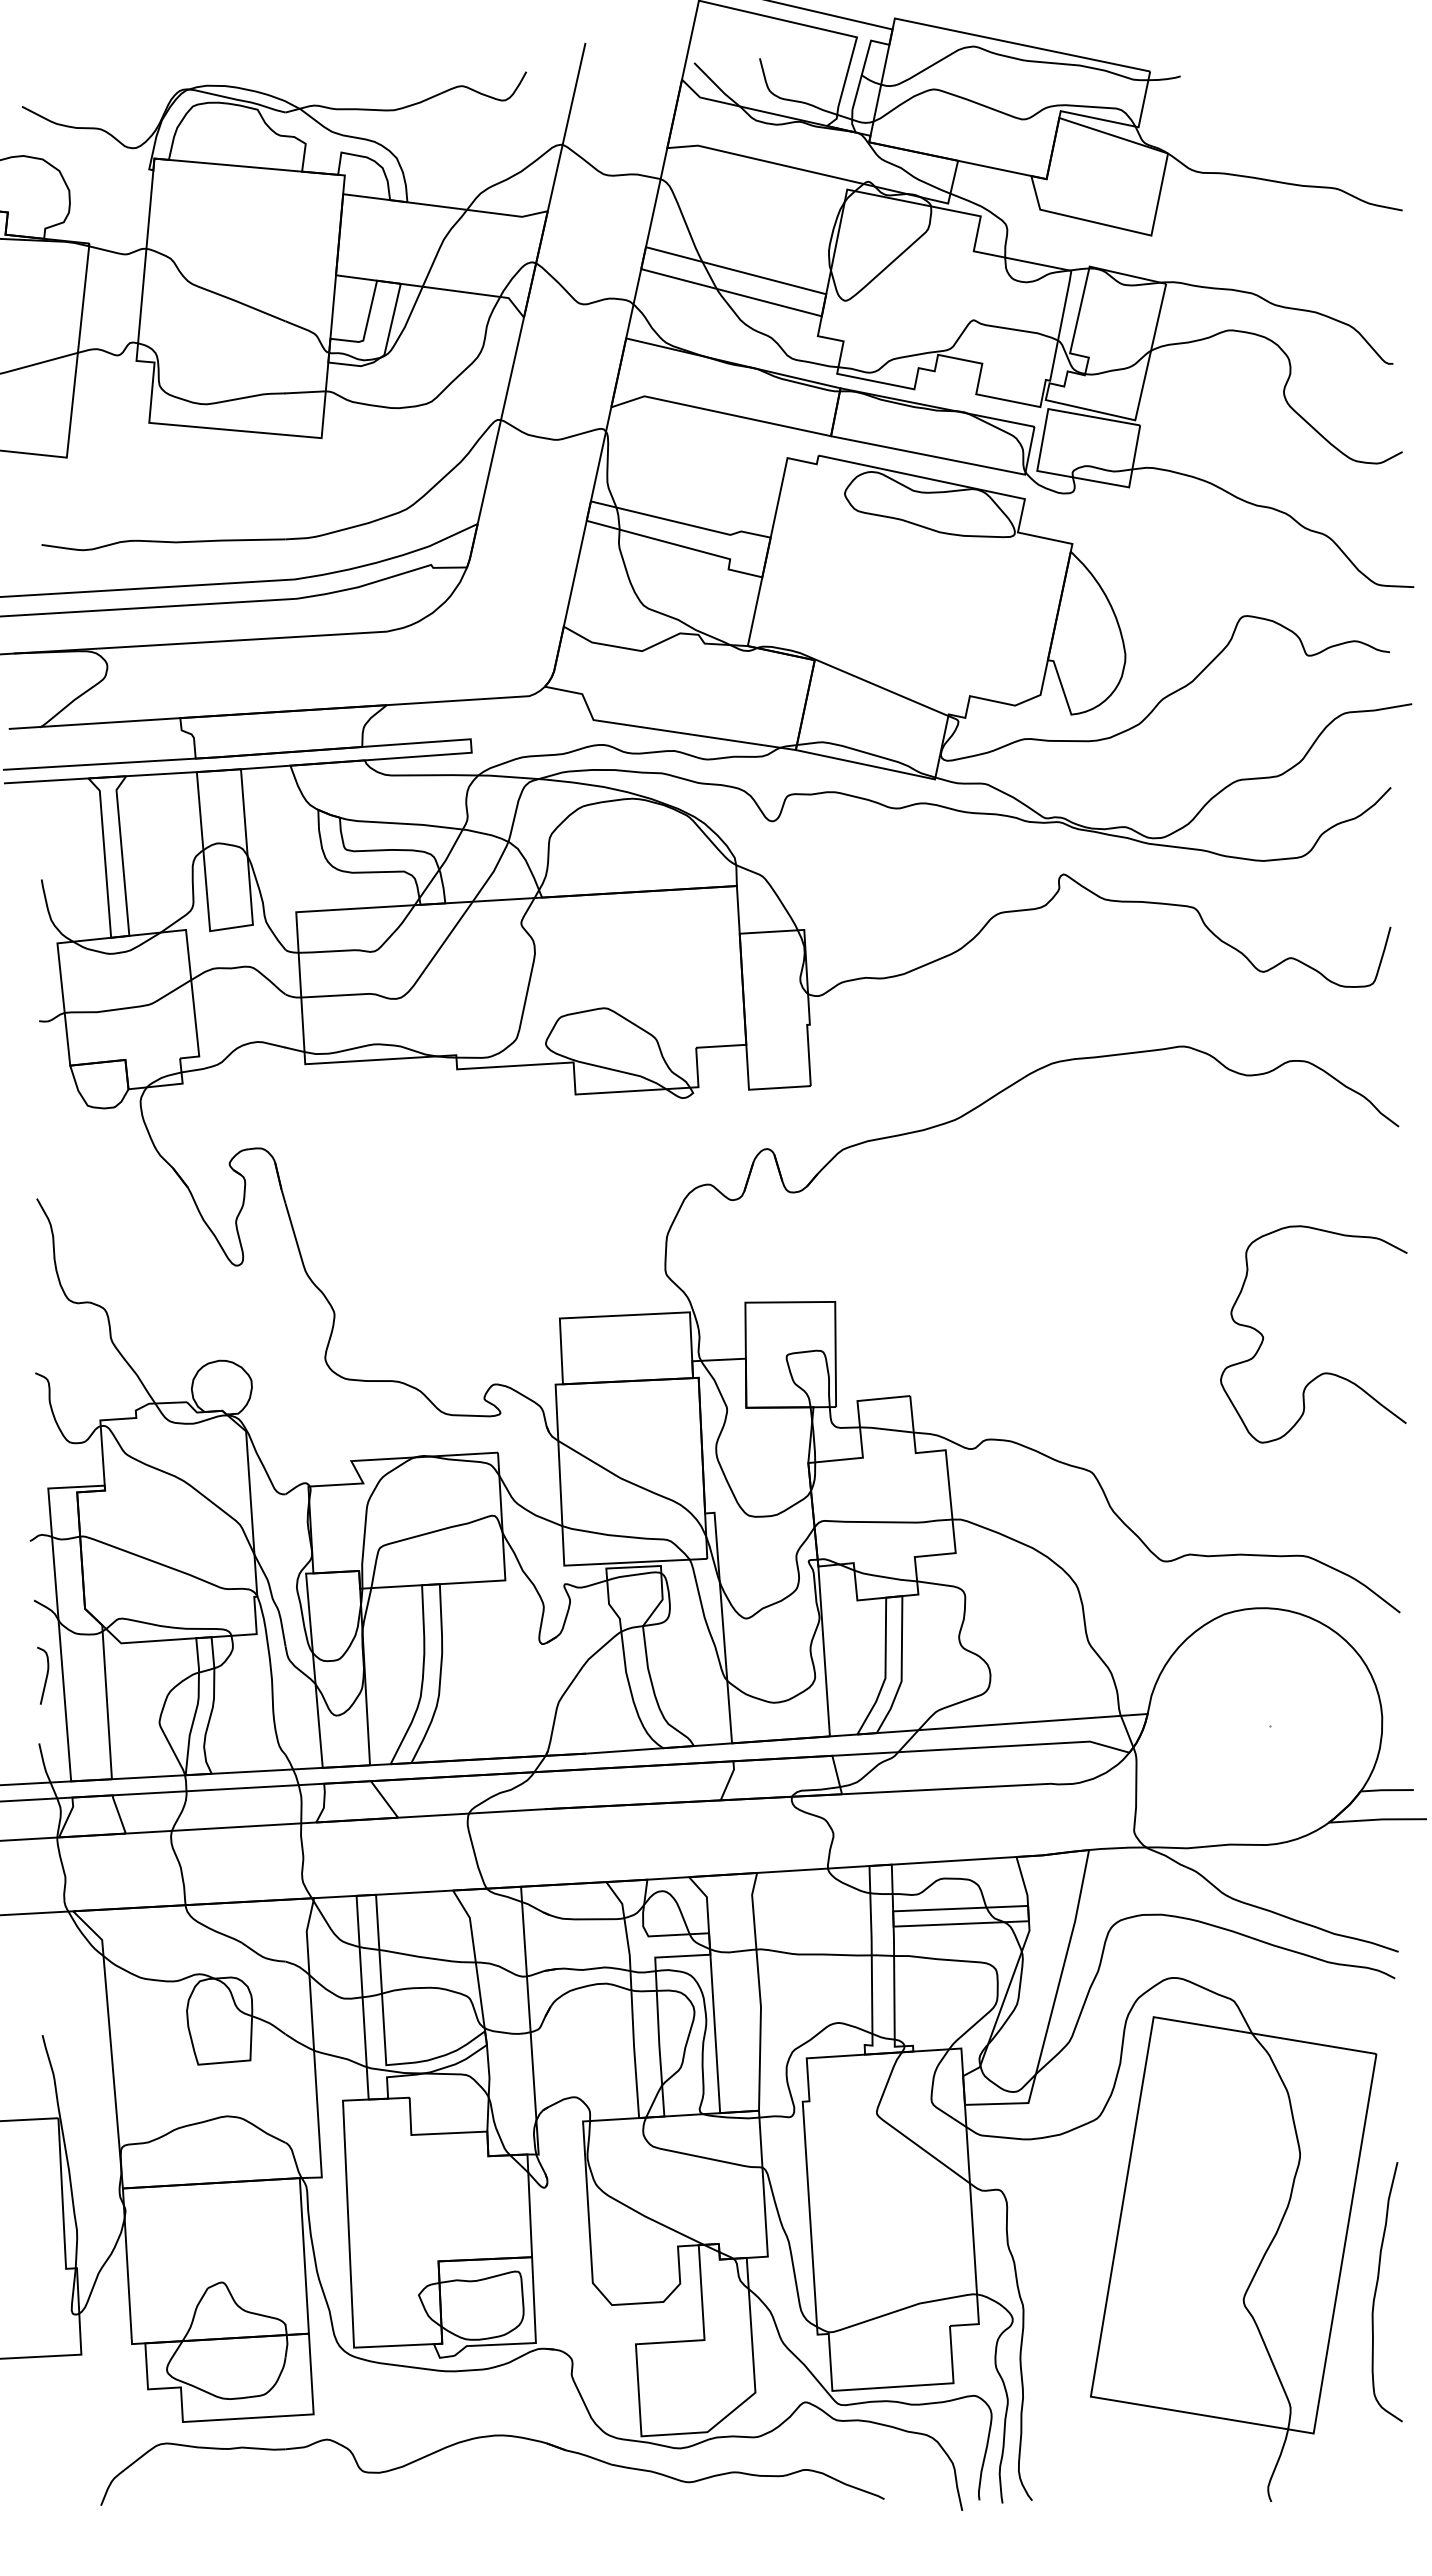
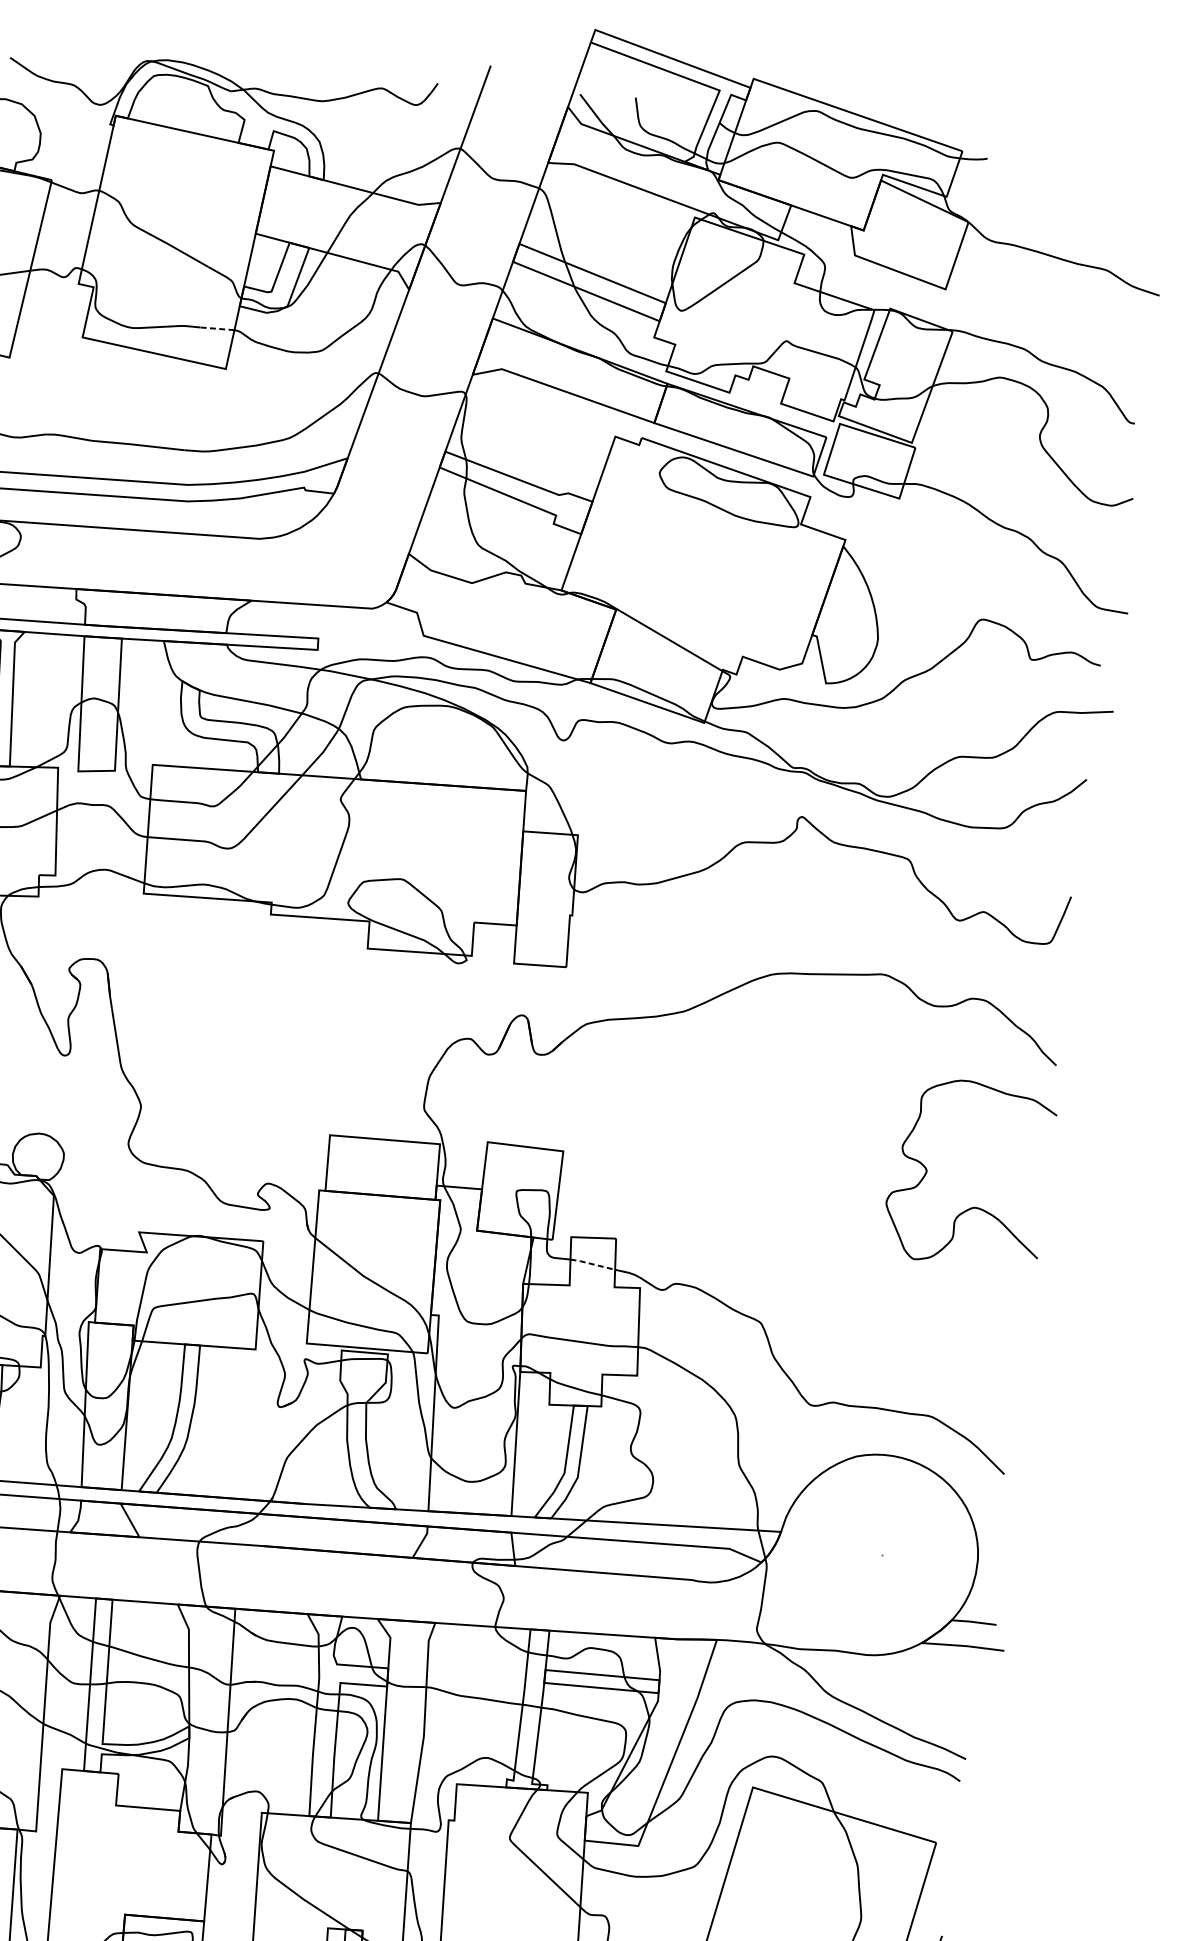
line: (305, 392) -> (217, 328), solid -> dashed
curve: (1323, 1372) -> (973, 1206), moved
line: (886, 1429) -> (592, 1264), solid -> dashed

